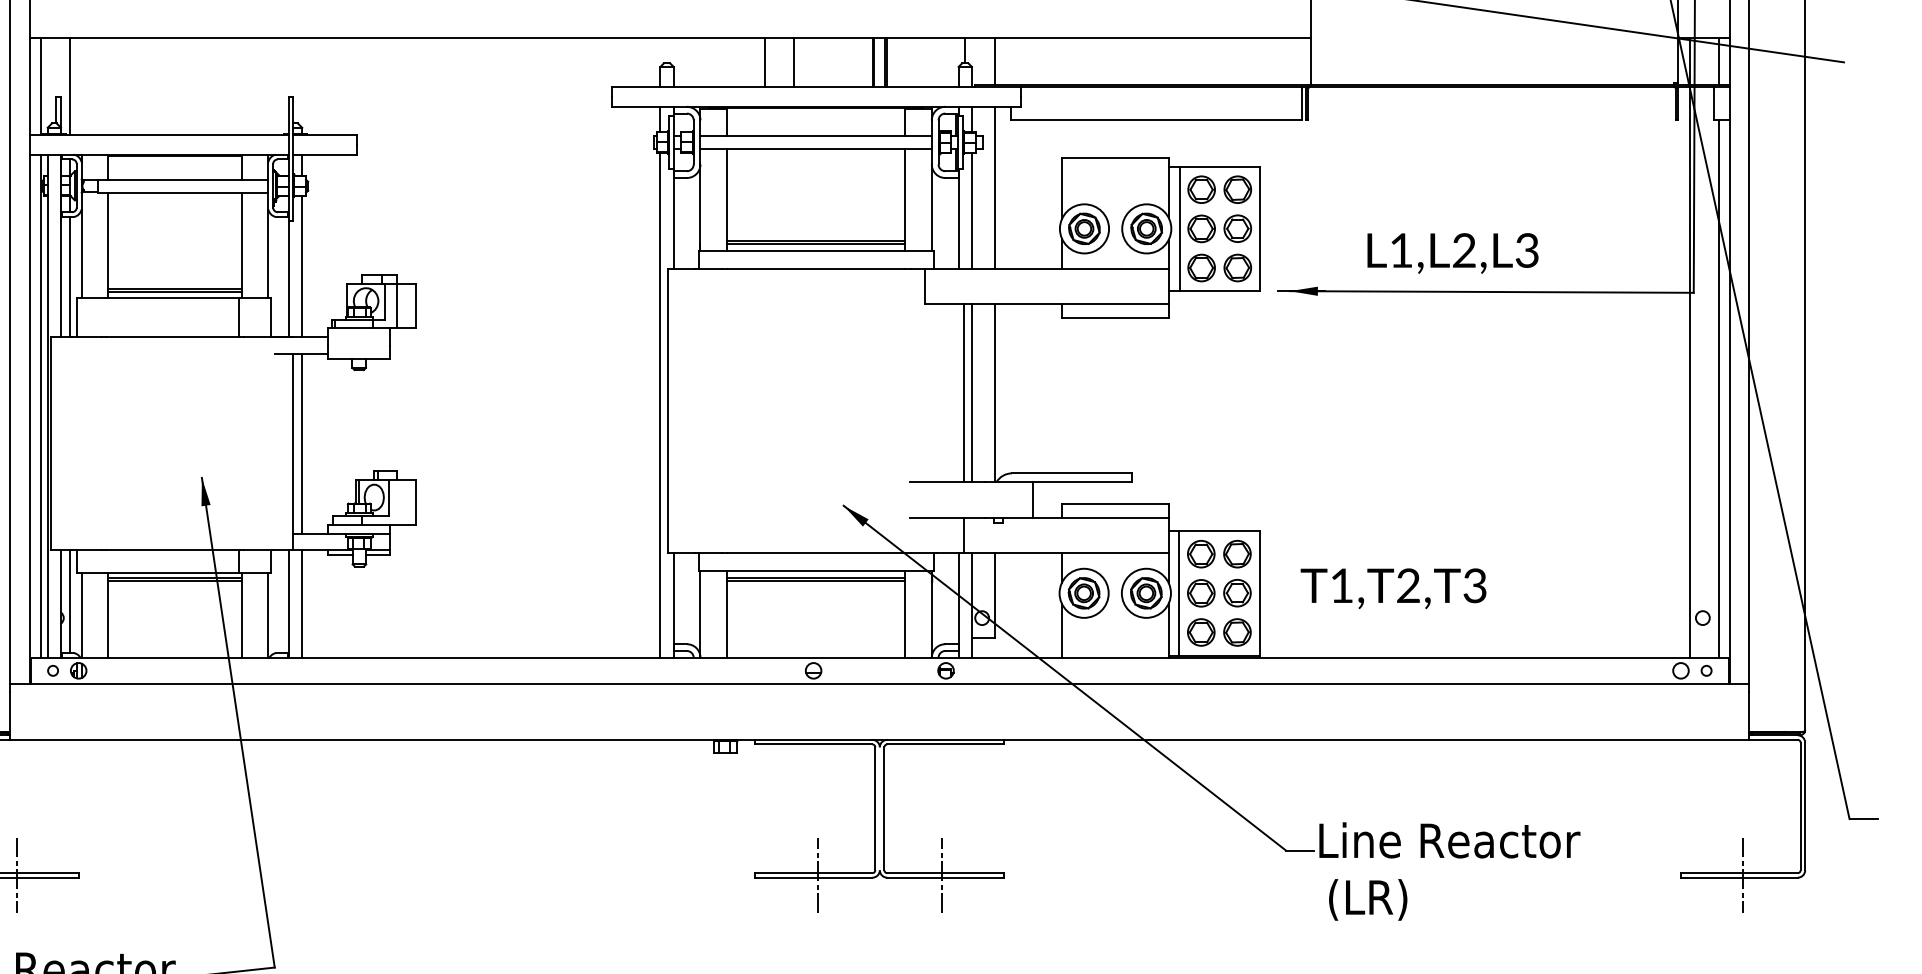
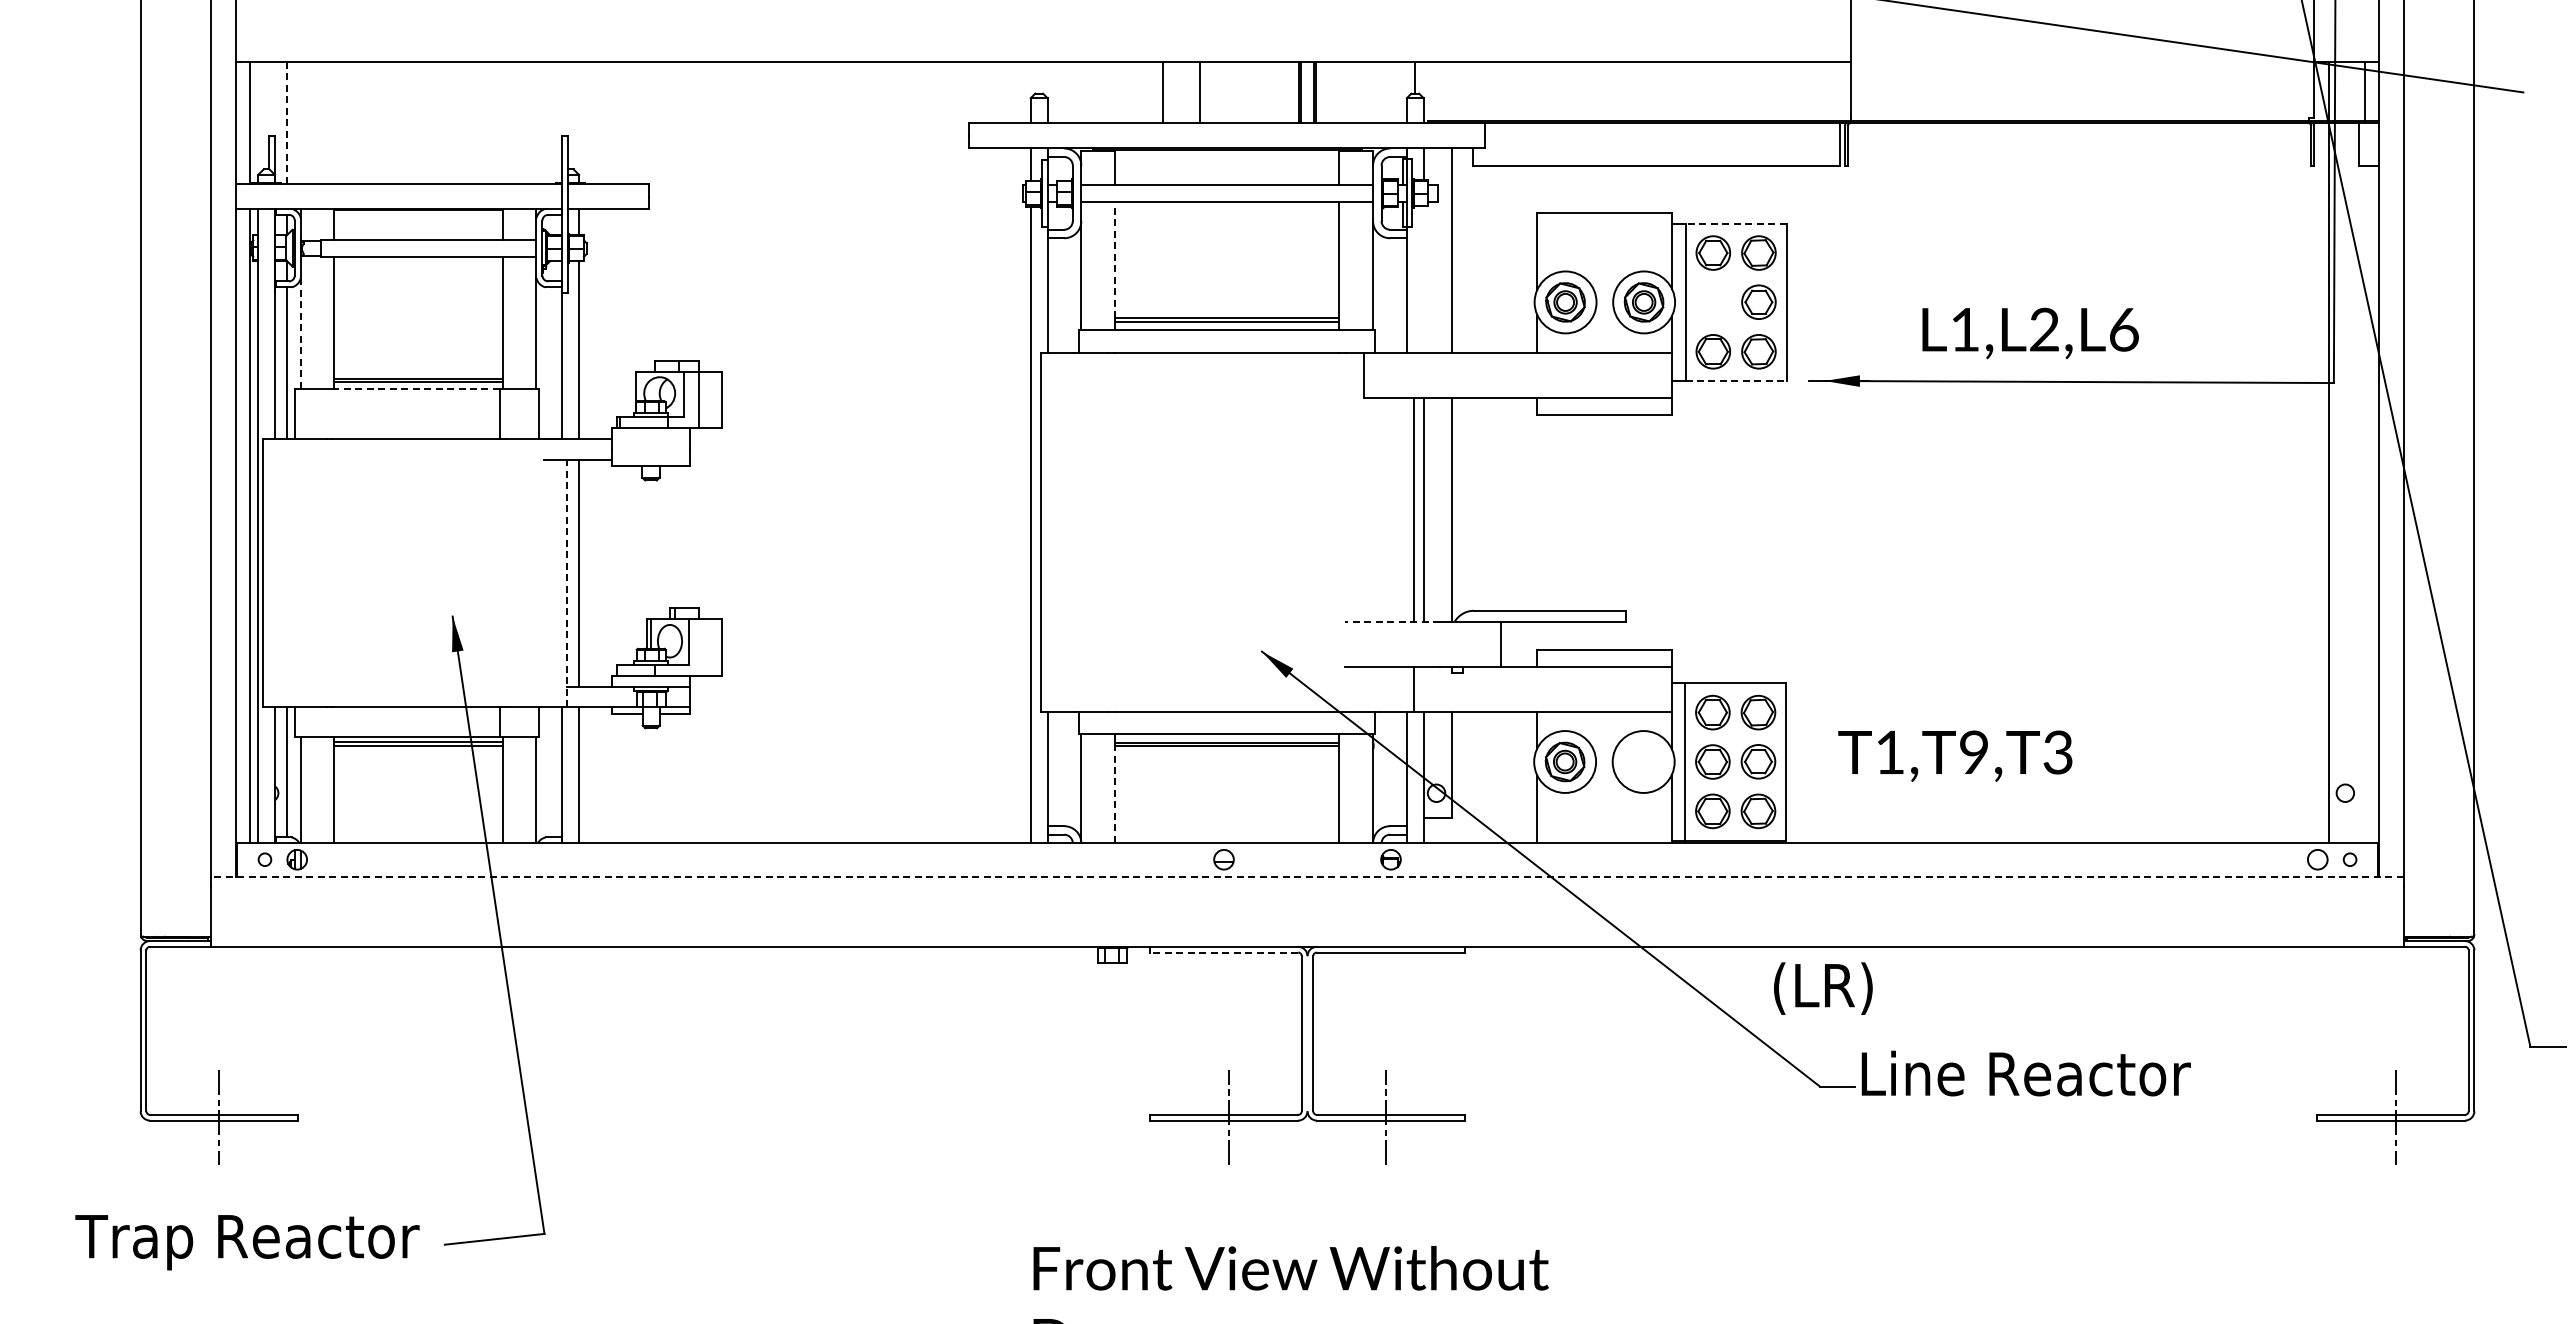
line: (994, 61) -> (1452, 91), removed
line: (70, 86) -> (286, 123), solid -> dashed
line: (1220, 166) -> (1736, 223), solid -> dashed
line: (727, 194) -> (1115, 259), solid -> dashed
line: (971, 210) -> (1423, 279), removed
part: (1200, 228) -> (1712, 302), removed
text: (1526, 250) -> (2123, 329), L1,L2,L3 -> L1,L2,L6
line: (81, 254) -> (300, 334), solid -> dashed
line: (1220, 290) -> (1736, 380), solid -> dashed
line: (172, 297) -> (415, 389), solid -> dashed
line: (1718, 388) -> (2365, 503), removed
line: (293, 451) -> (567, 583), solid -> dashed
line: (947, 481) -> (1392, 621), solid -> dashed
text: (1407, 584) -> (1973, 751), T1,T2,T3 -> T1,T9,T3
part: (1146, 592) -> (1643, 761), removed
line: (727, 619) -> (1115, 794), solid -> dashed
line: (879, 684) -> (1307, 876), solid -> dashed
line: (814, 744) -> (1224, 952), solid -> dashed
text: (1368, 899) -> (1823, 988), moved

